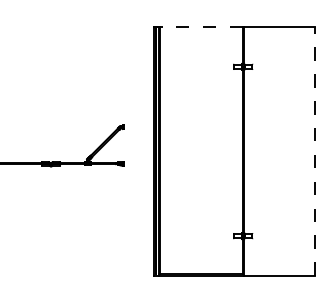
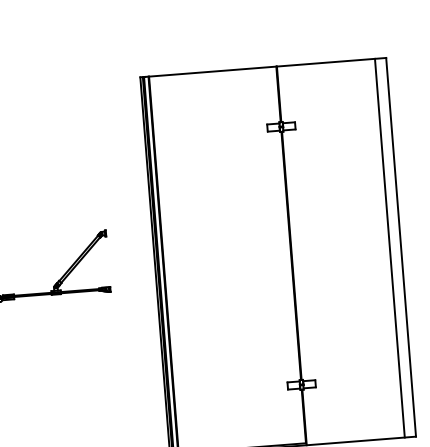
line: (199, 27) -> (209, 72), dashed -> solid
line: (307, 151) -> (389, 248), added
line: (315, 151) -> (401, 247), dashed -> solid

